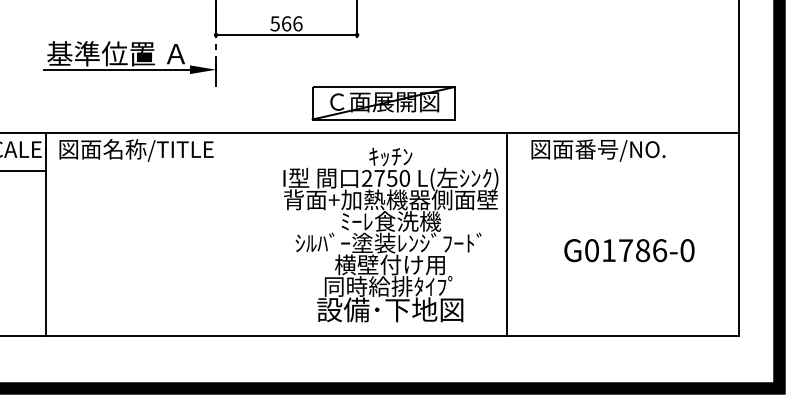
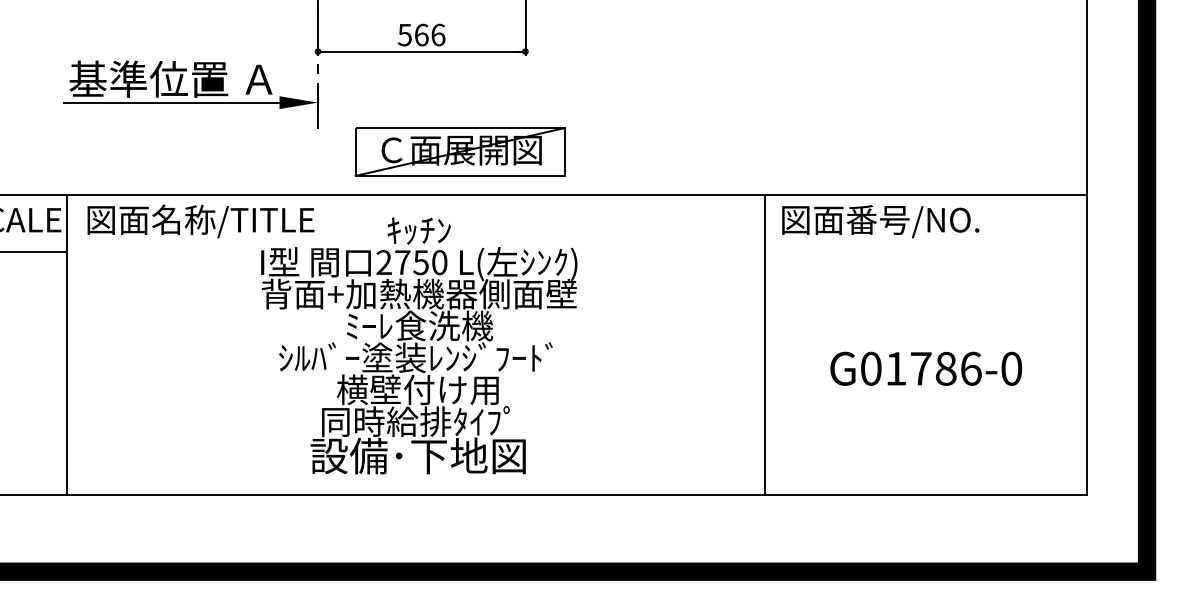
part: (383, 103) -> (459, 152), moved
text: (390, 234) -> (418, 345), moved
line: (506, 234) -> (764, 345), moved

